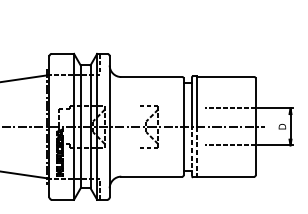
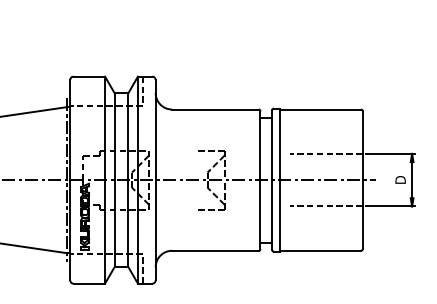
line: (192, 151) -> (272, 215), dashed -> solid
line: (197, 151) -> (279, 215), dashed -> solid

